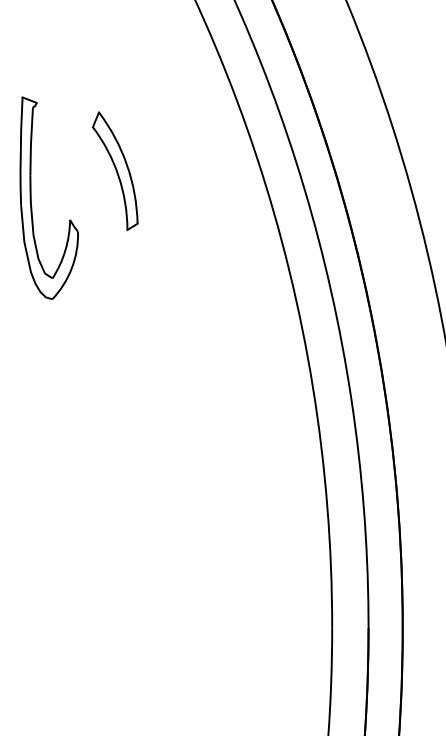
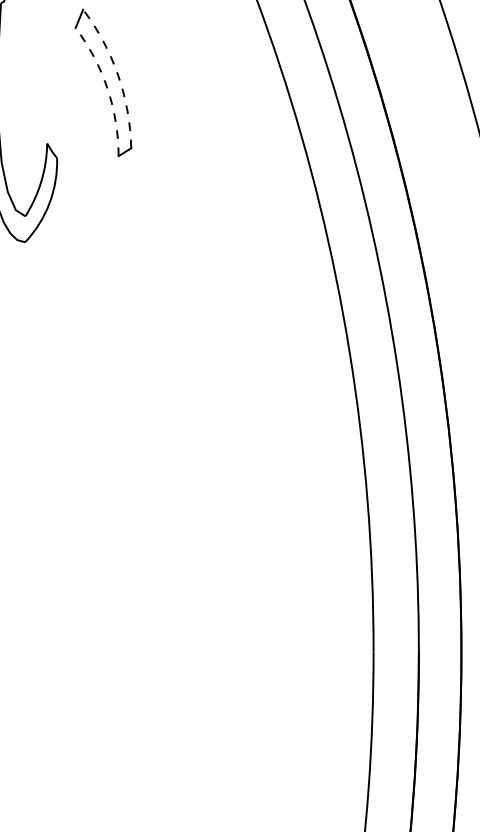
arc: (127, 165) -> (118, 75), solid -> dashed
arc: (118, 175) -> (107, 88), solid -> dashed

